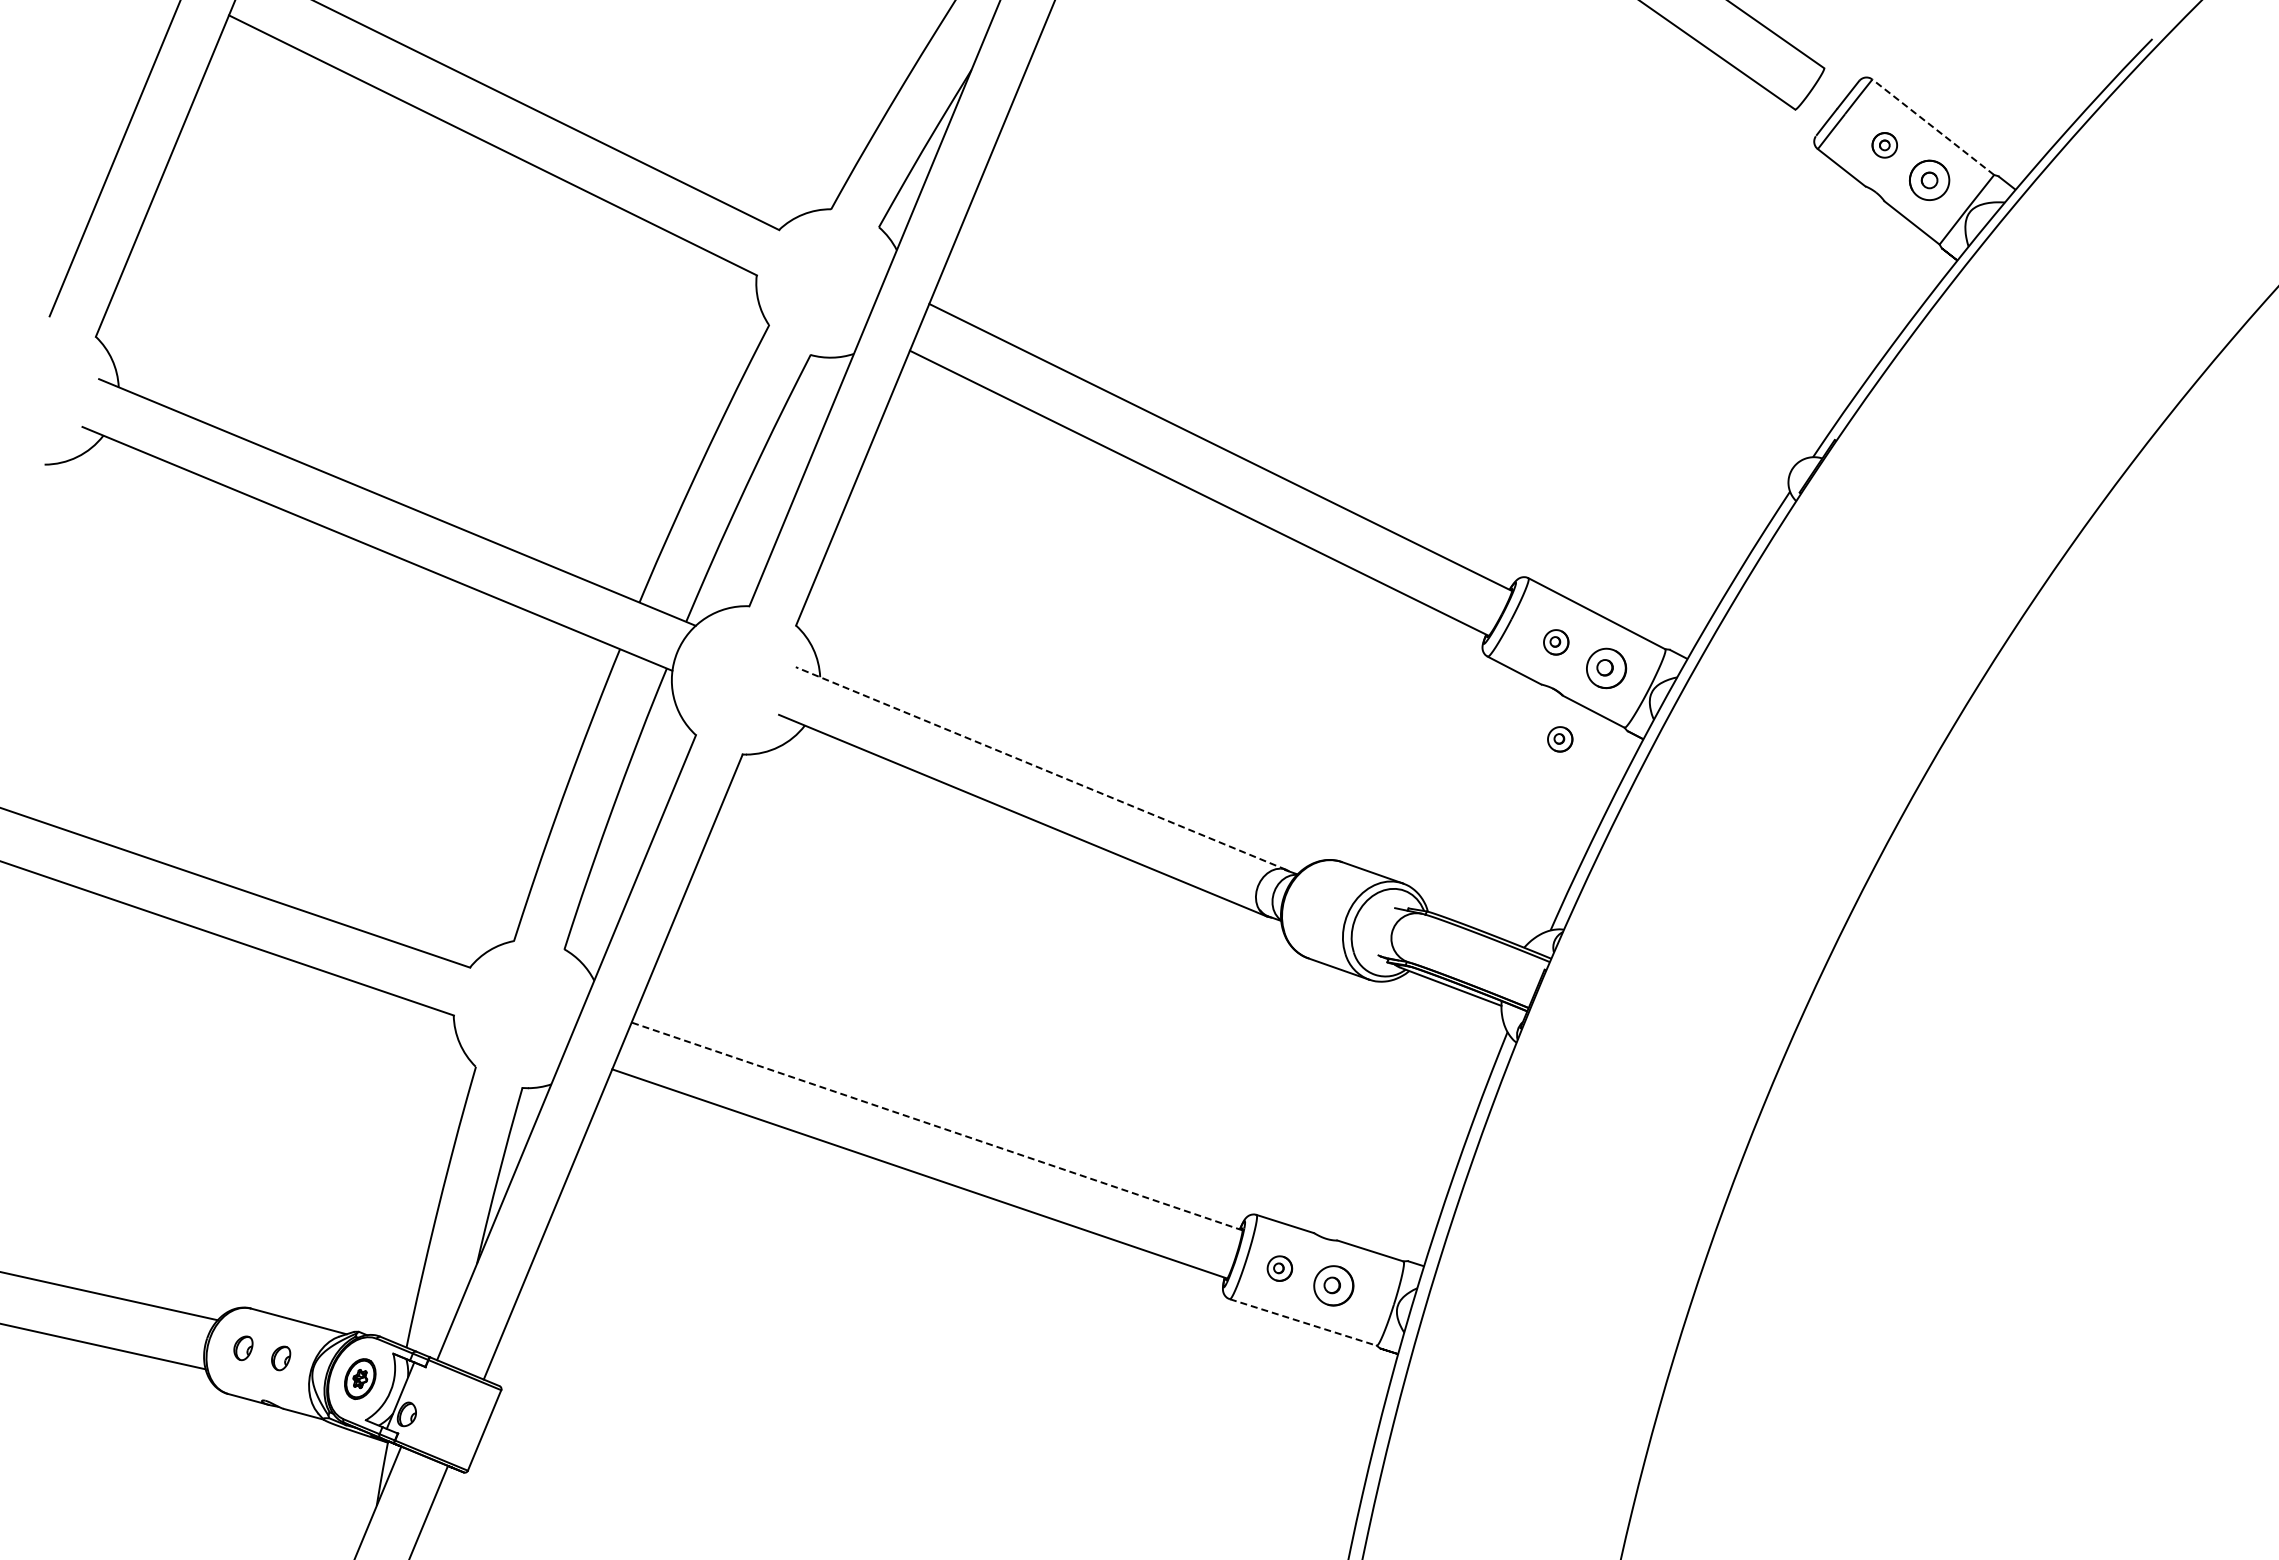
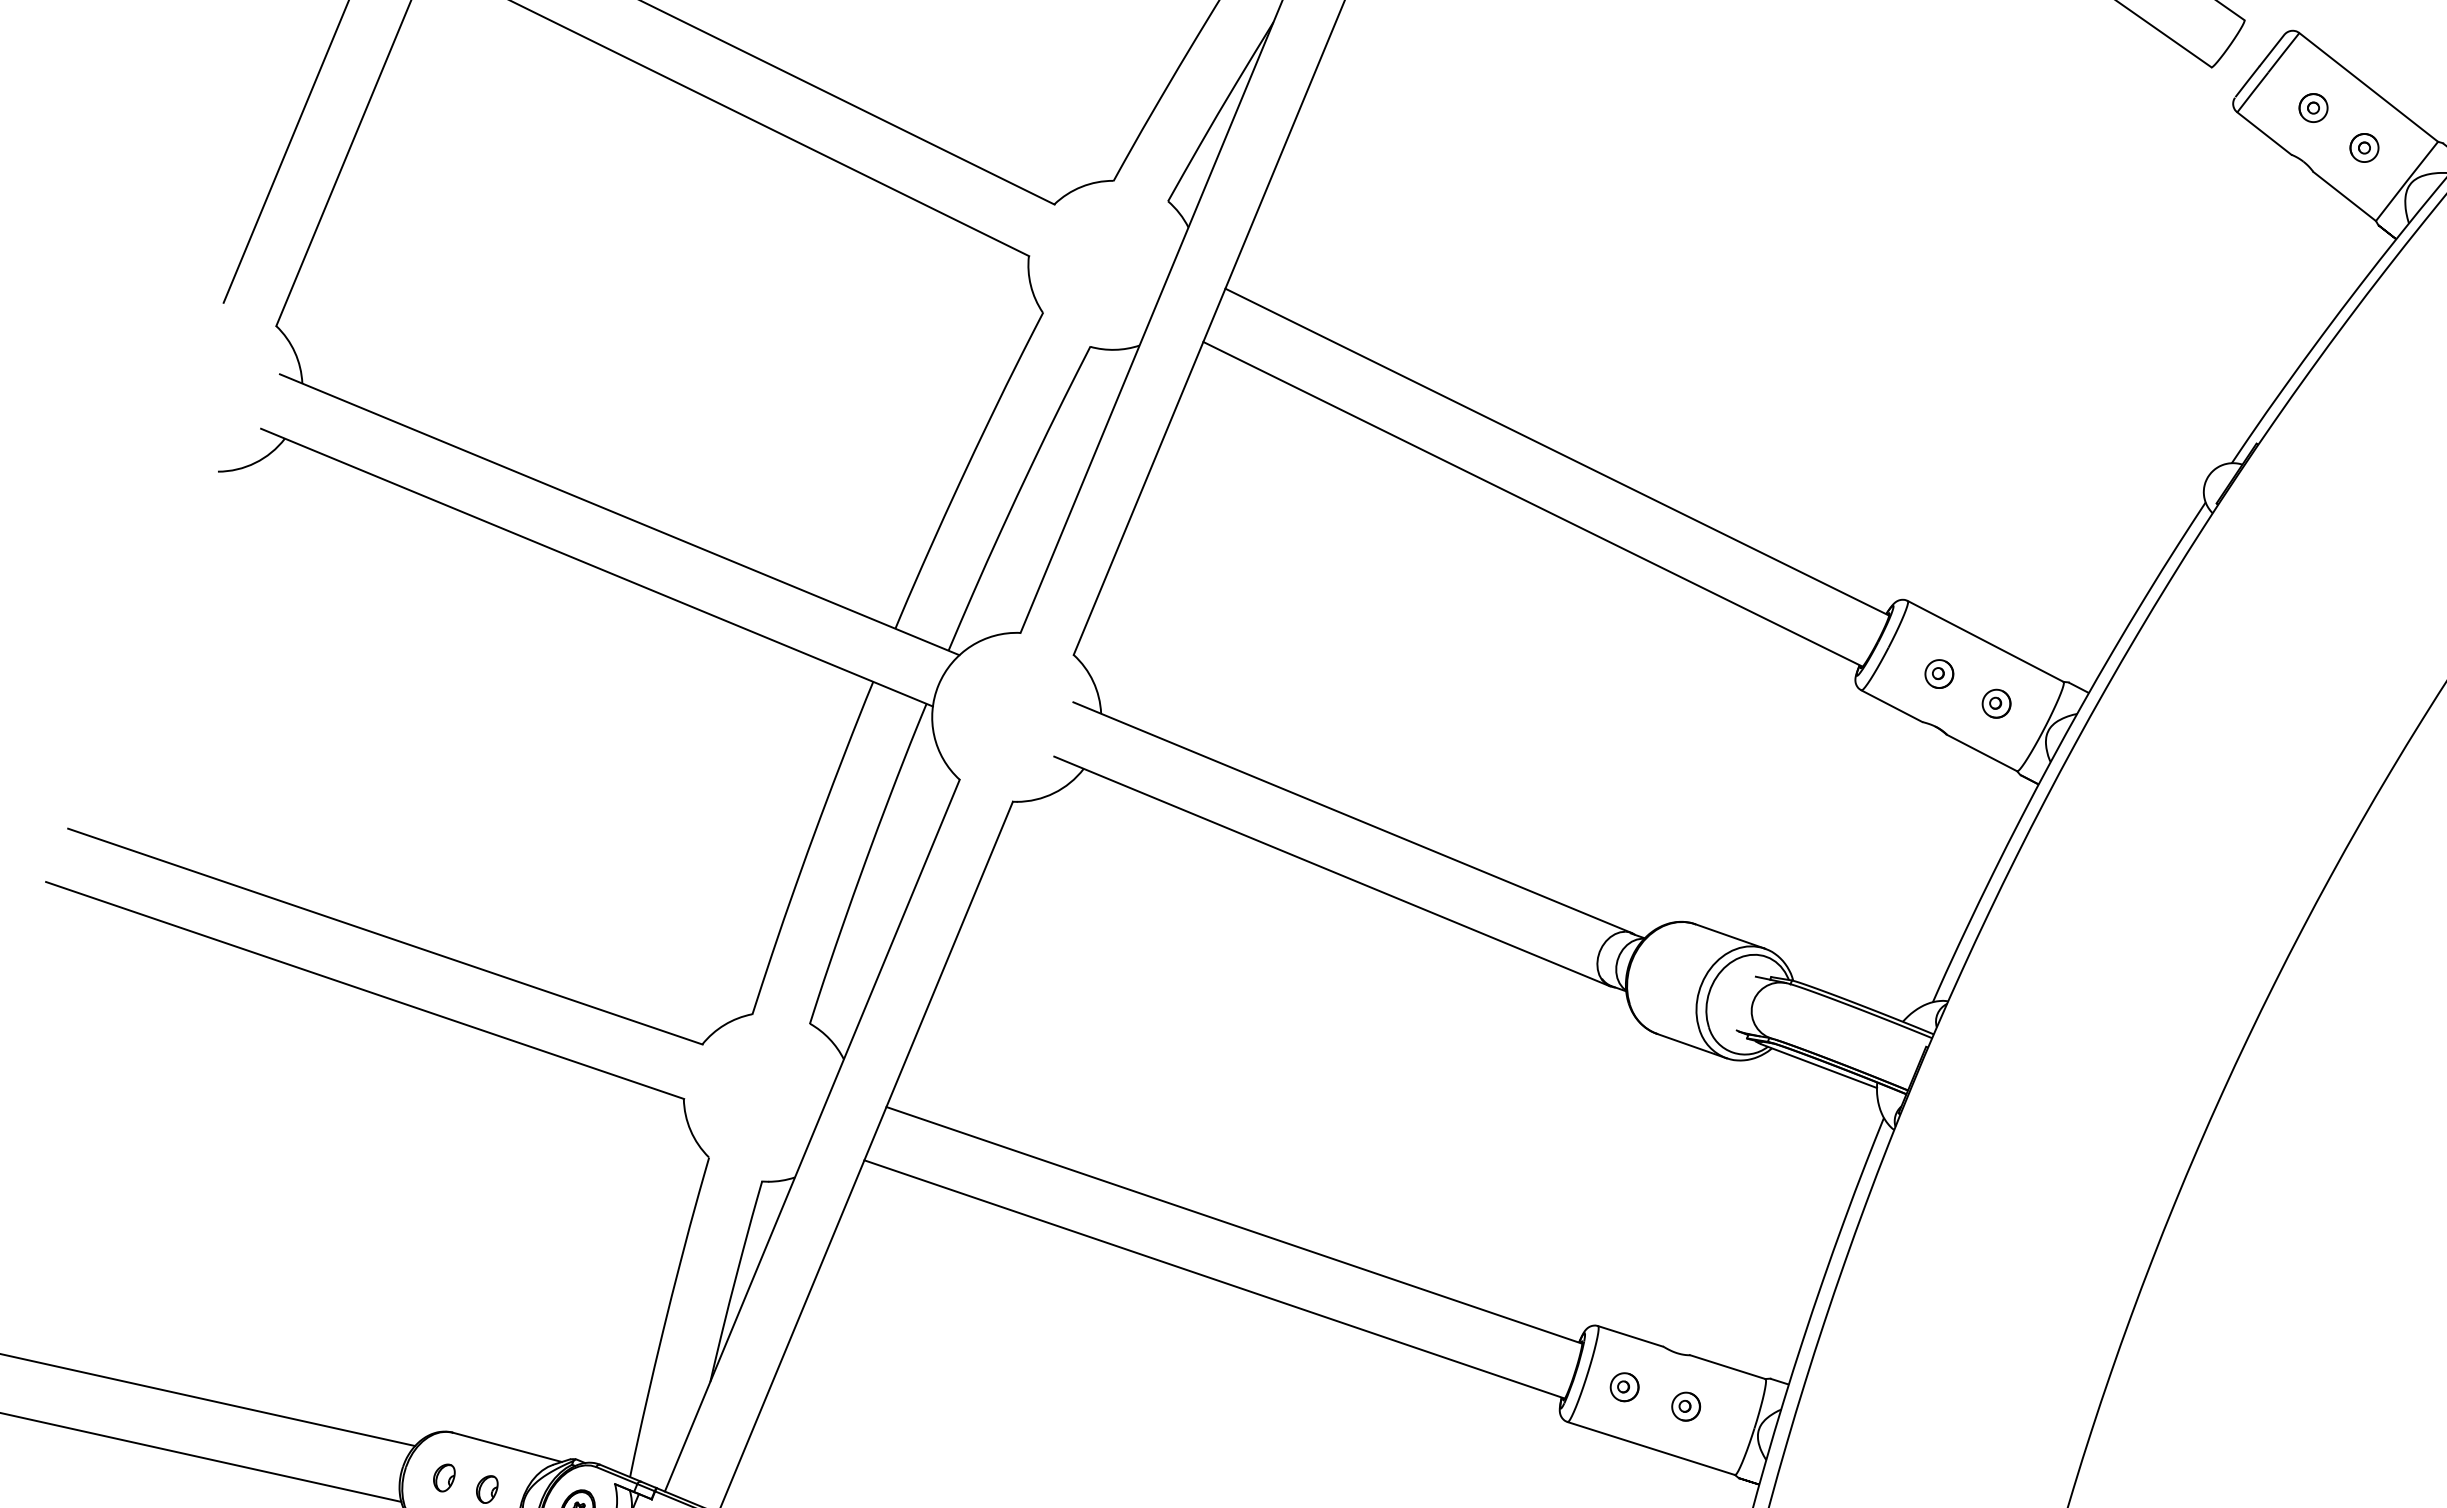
line: (1932, 126) -> (2367, 86), dashed -> solid
part: (1929, 180) -> (2364, 148), size x0.62
part: (1606, 668) -> (1996, 703), size x0.62
part: (1560, 739) -> (1944, 784), removed
line: (1040, 768) -> (1352, 817), dashed -> solid
line: (937, 1126) -> (1234, 1225), dashed -> solid
part: (1333, 1285) -> (1685, 1406), size x0.62
line: (1303, 1322) -> (1651, 1448), dashed -> solid

